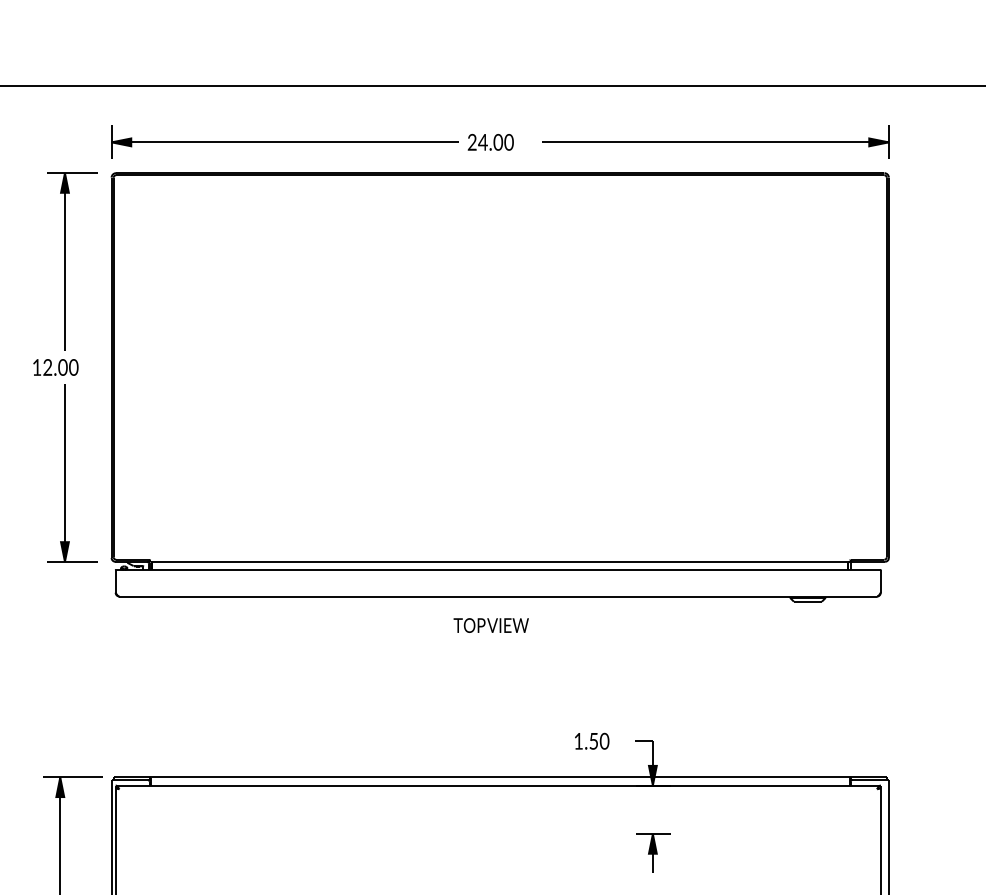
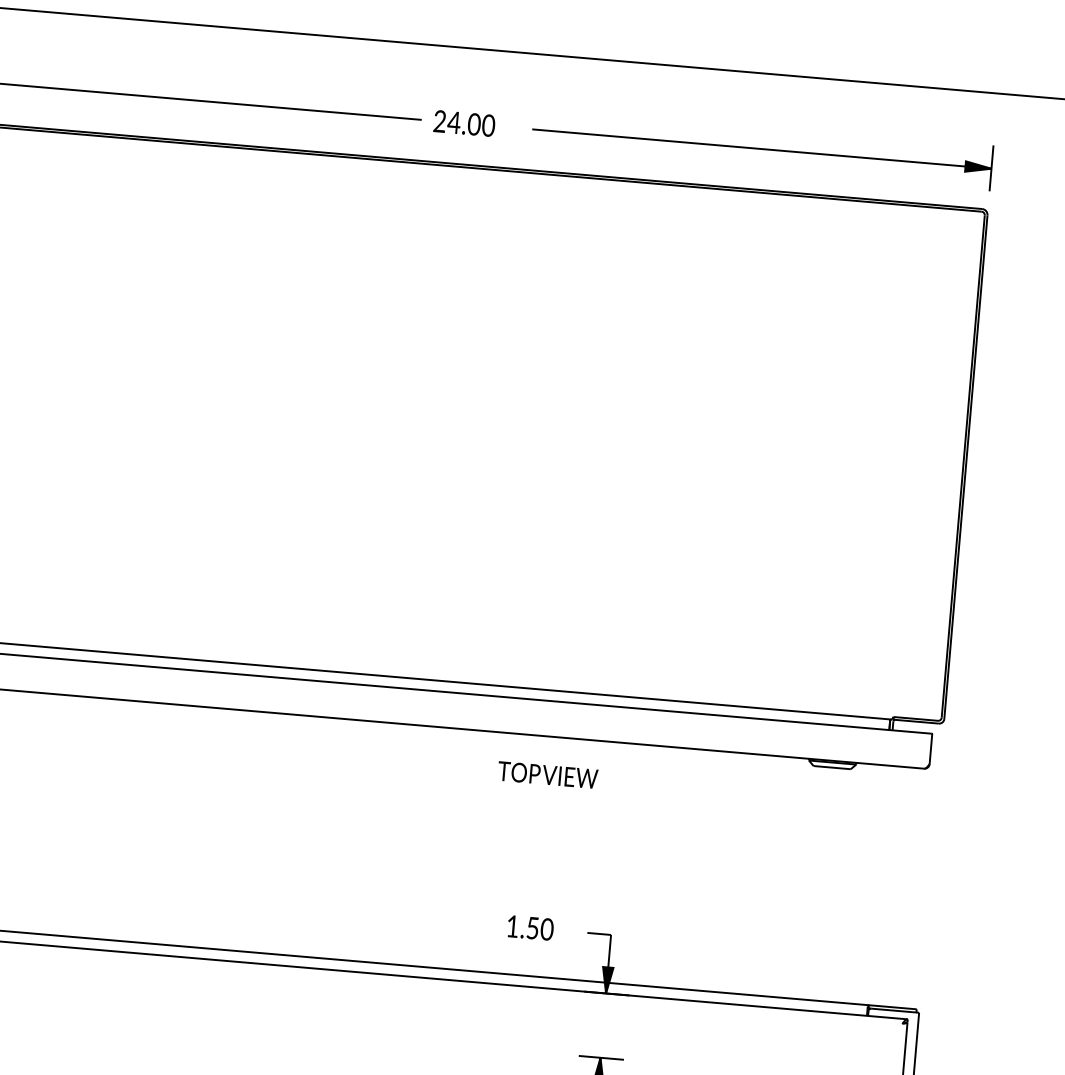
text: (490, 625) -> (546, 774), moved

